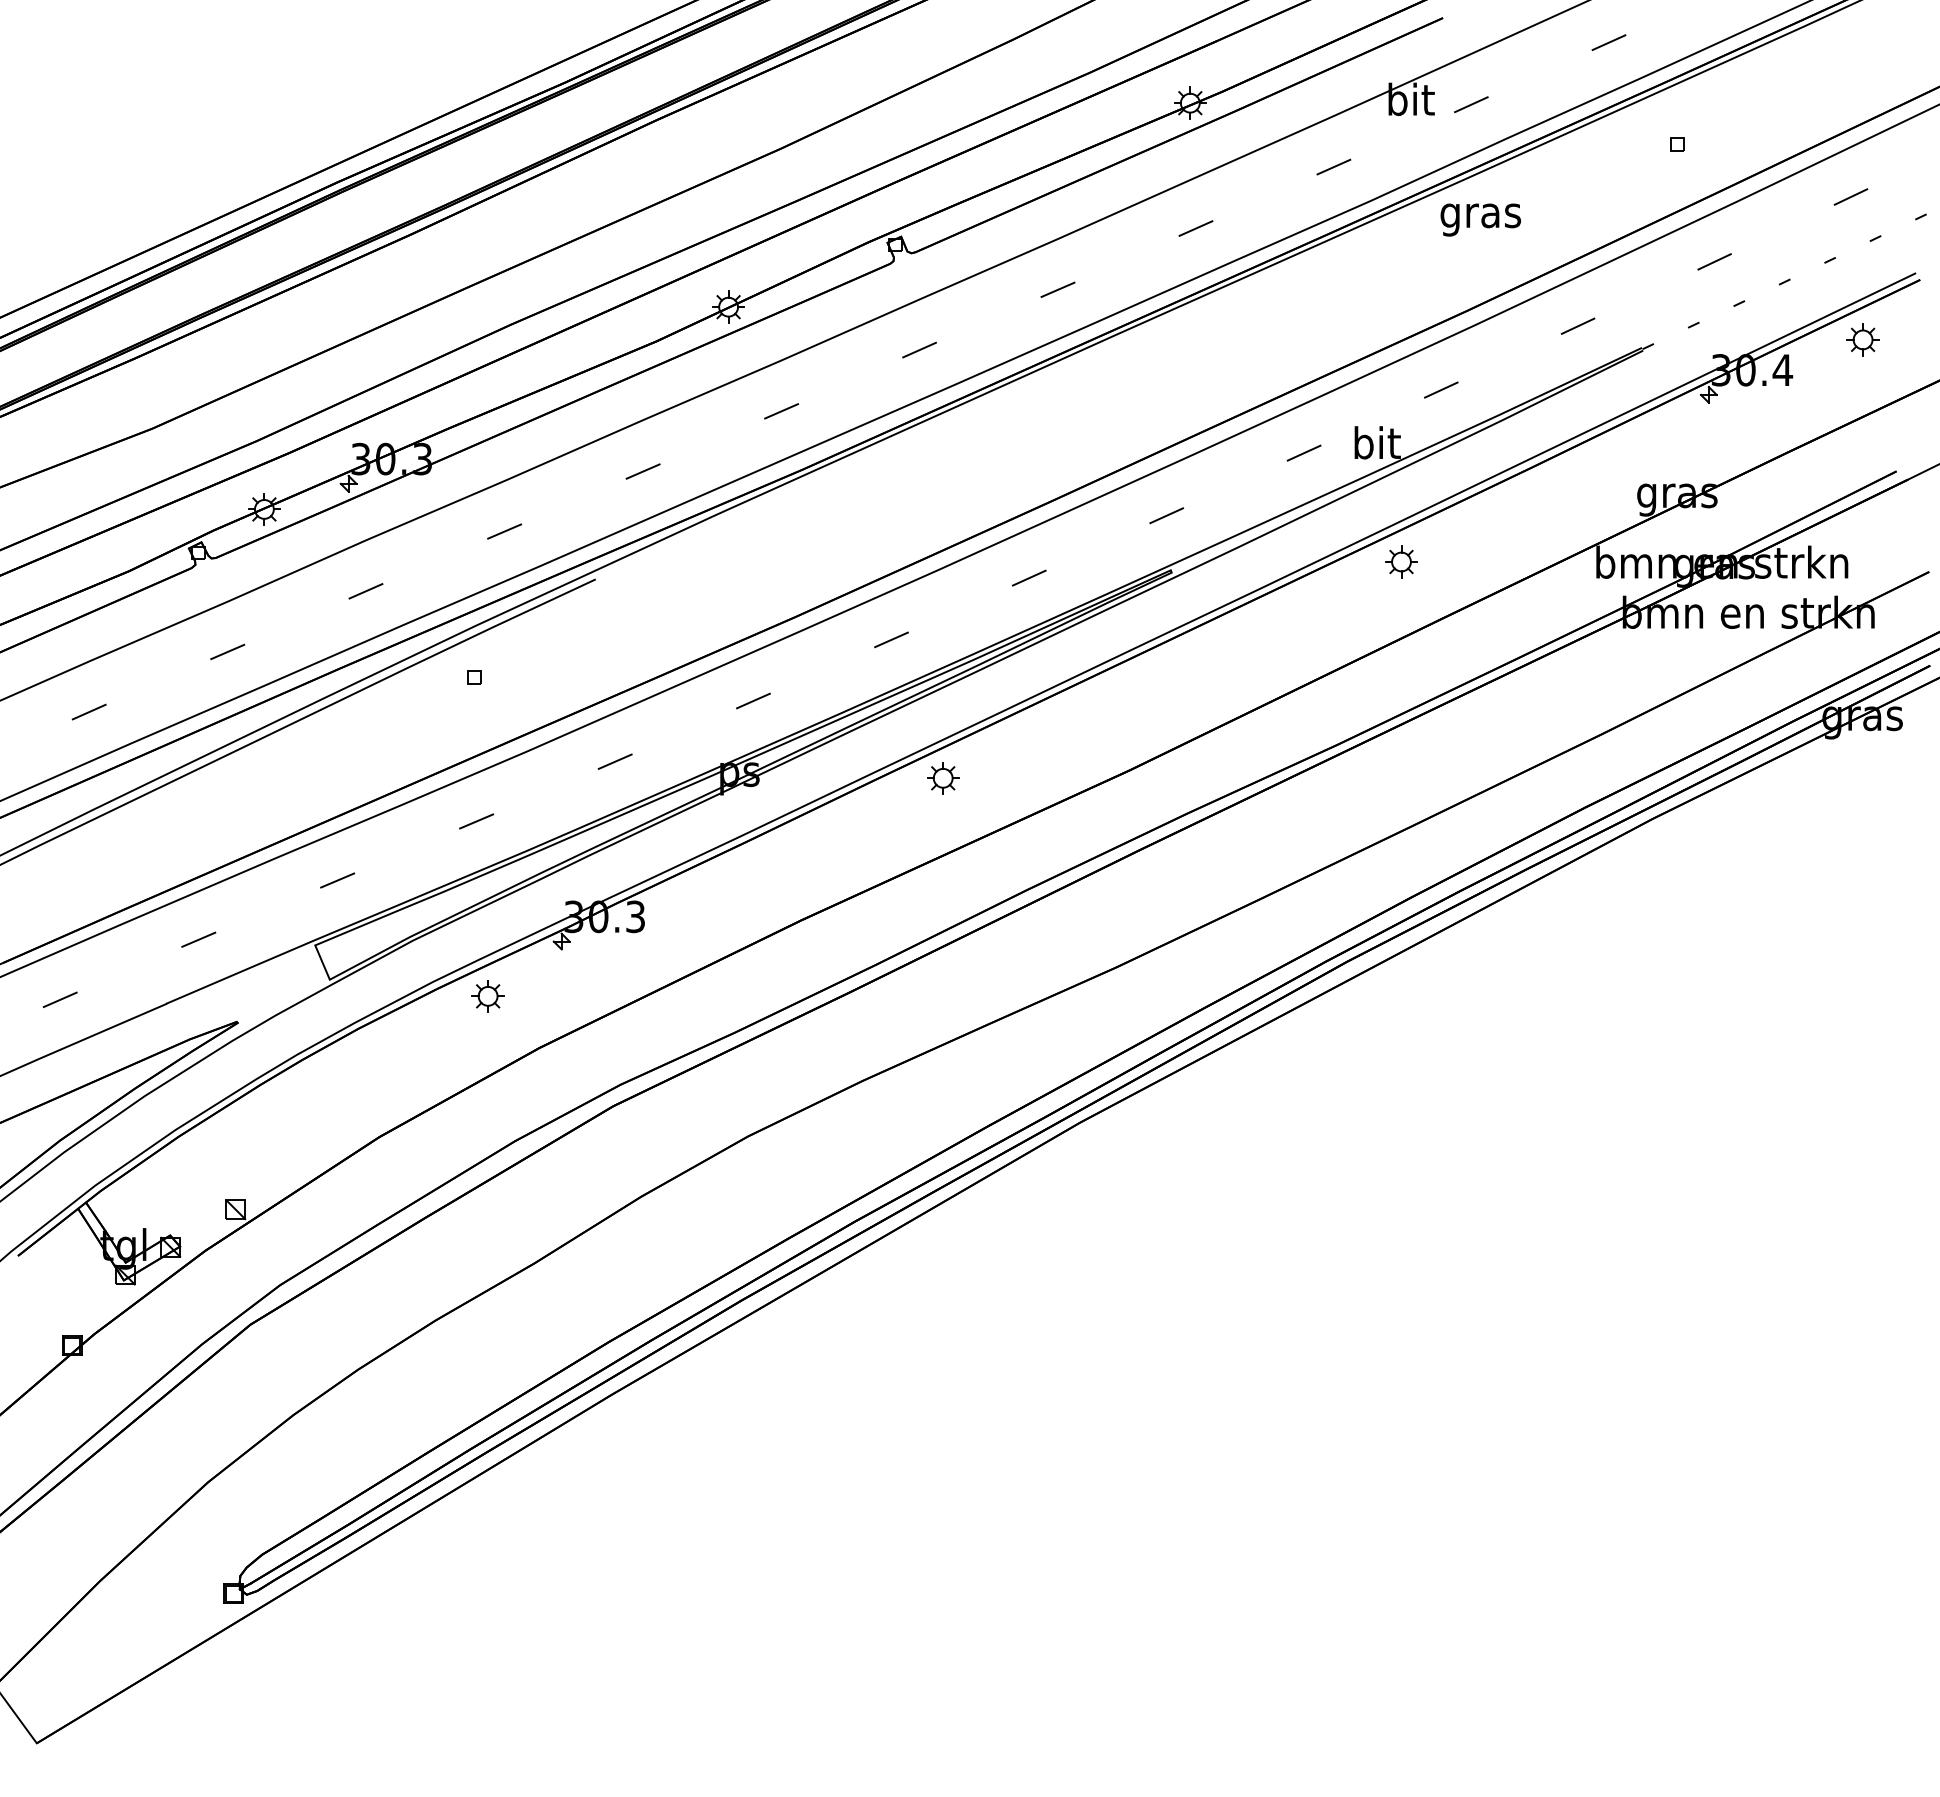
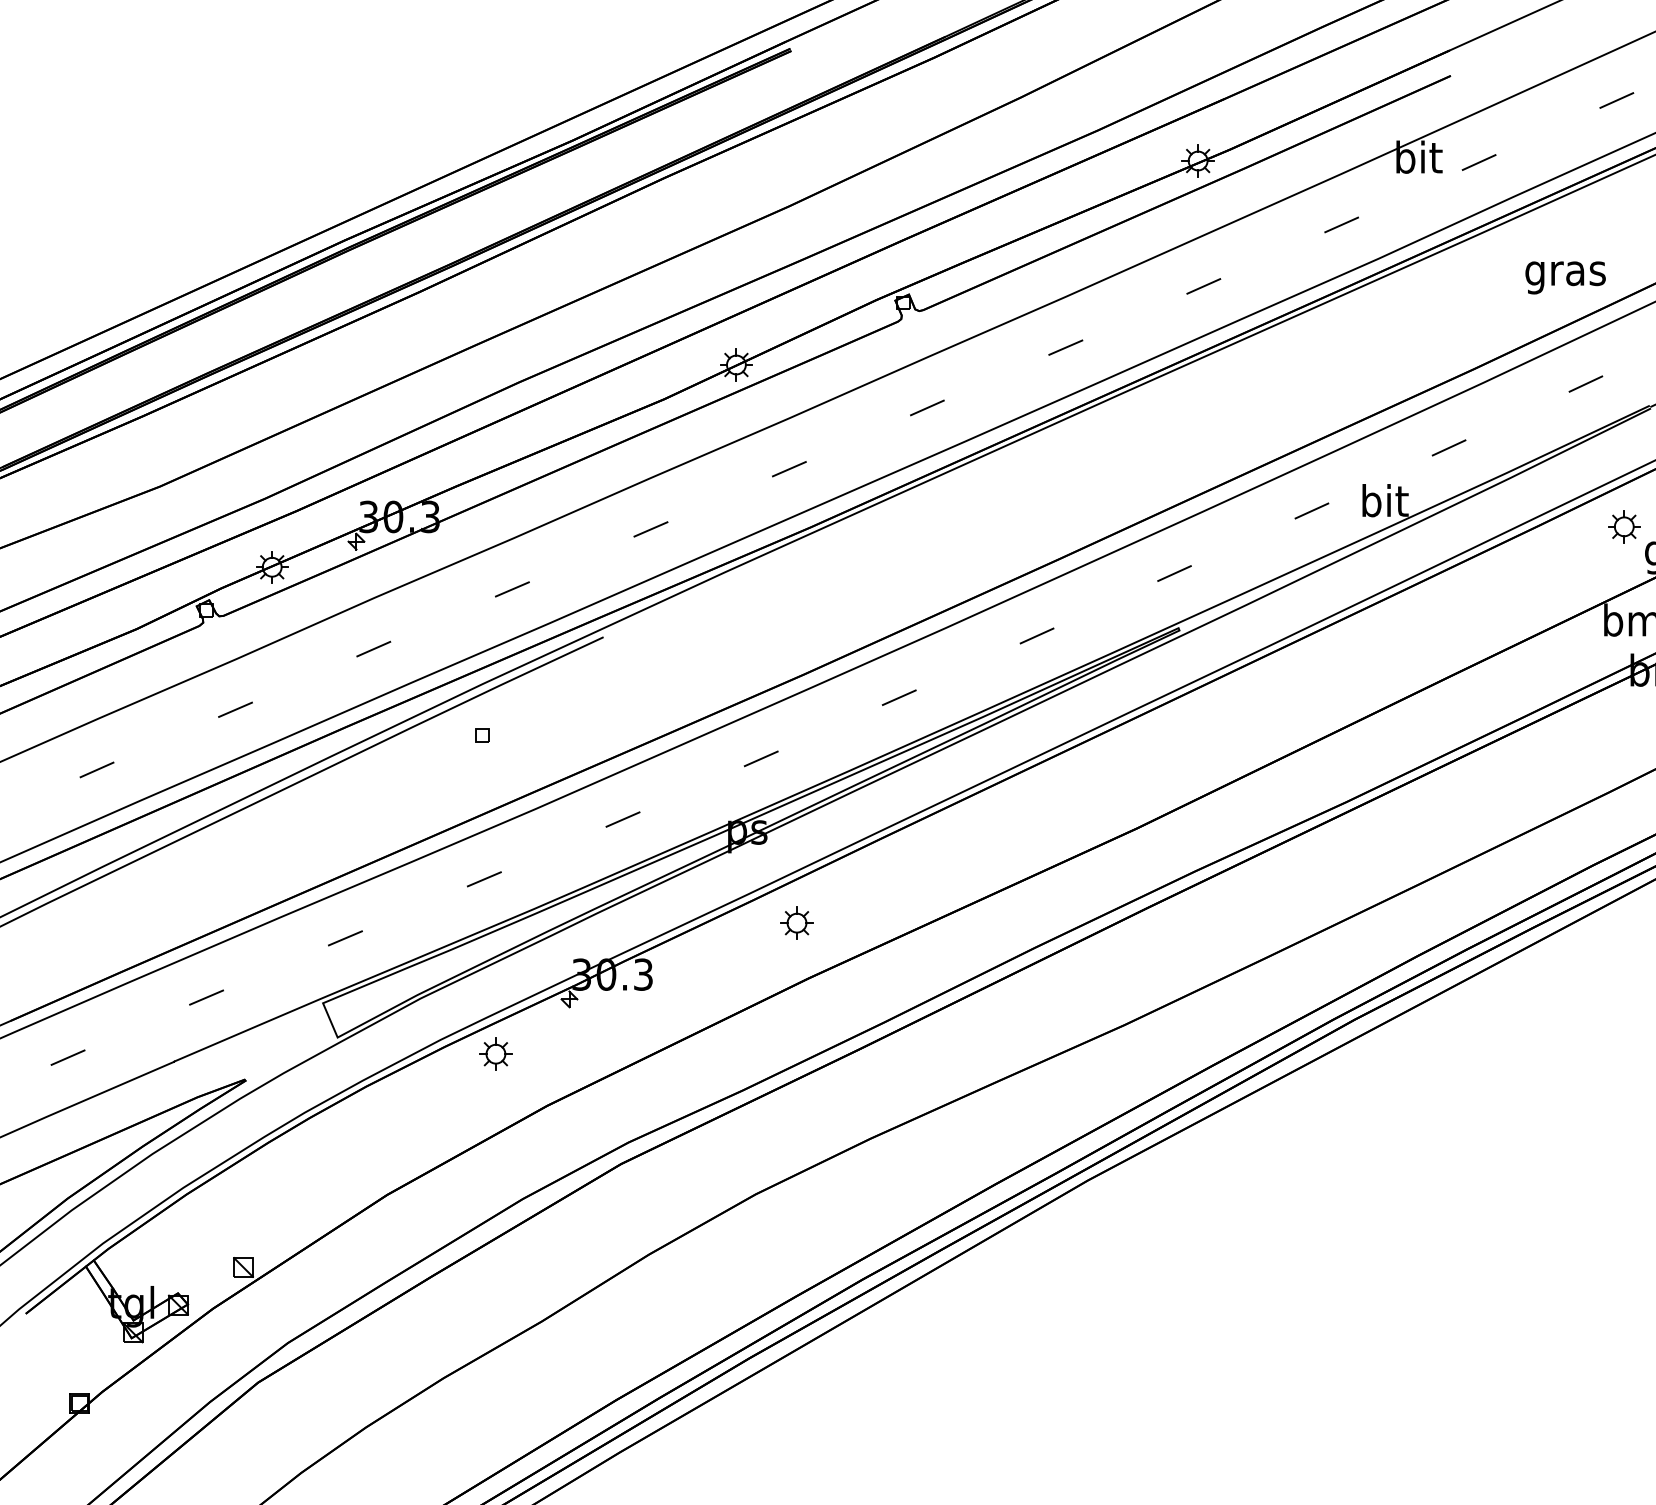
text: (1480, 219) -> (1565, 277), moved
part: (1401, 561) -> (1624, 526), moved
part: (943, 778) -> (797, 923), moved

